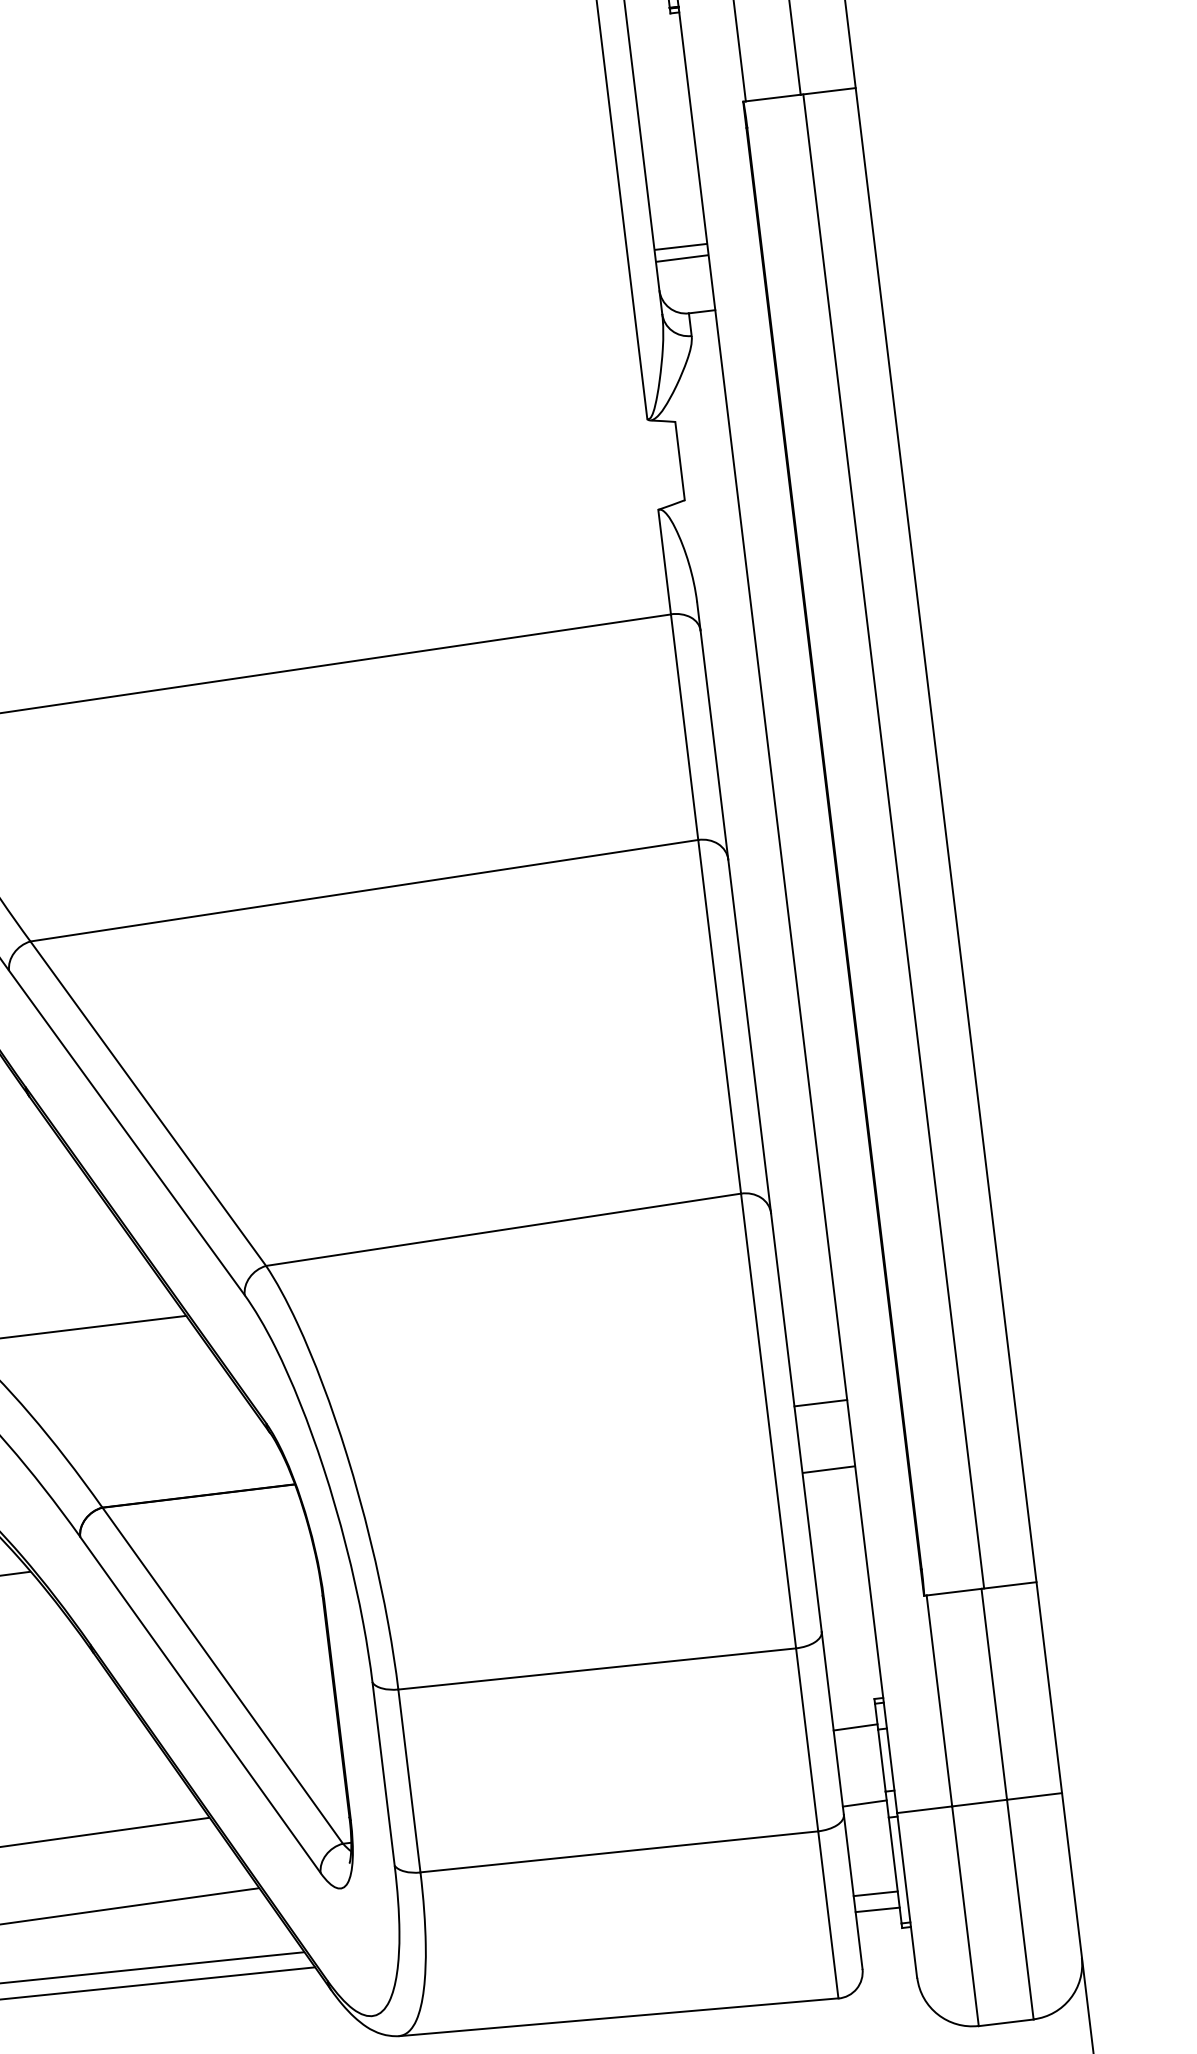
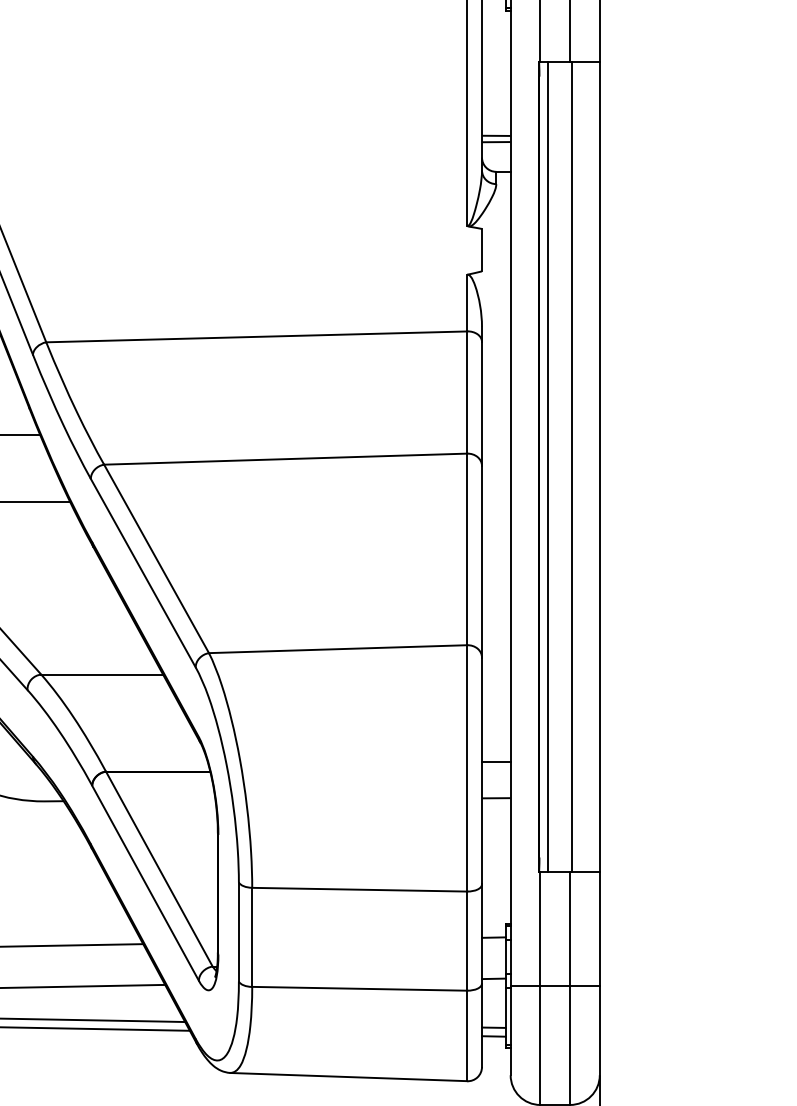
line: (851, 845) -> (548, 466), added

